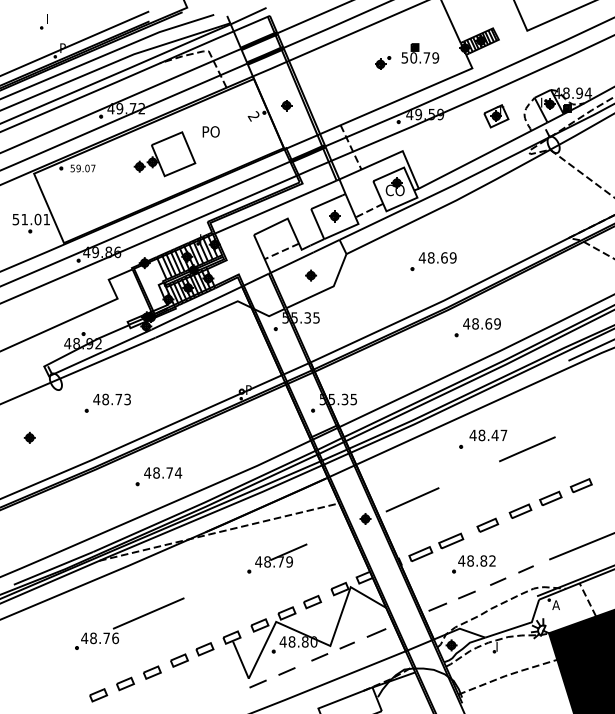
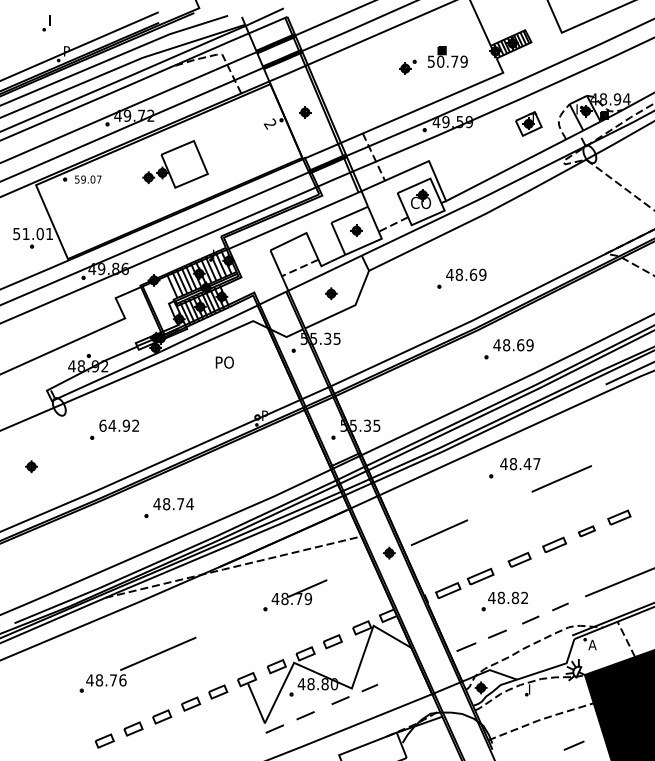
text: (210, 131) -> (224, 362), moved
text: (112, 399) -> (119, 425), 48.73 -> 64.92
part: (550, 498) -> (586, 531), size x0.7
line: (375, 632) -> (573, 745), moved

